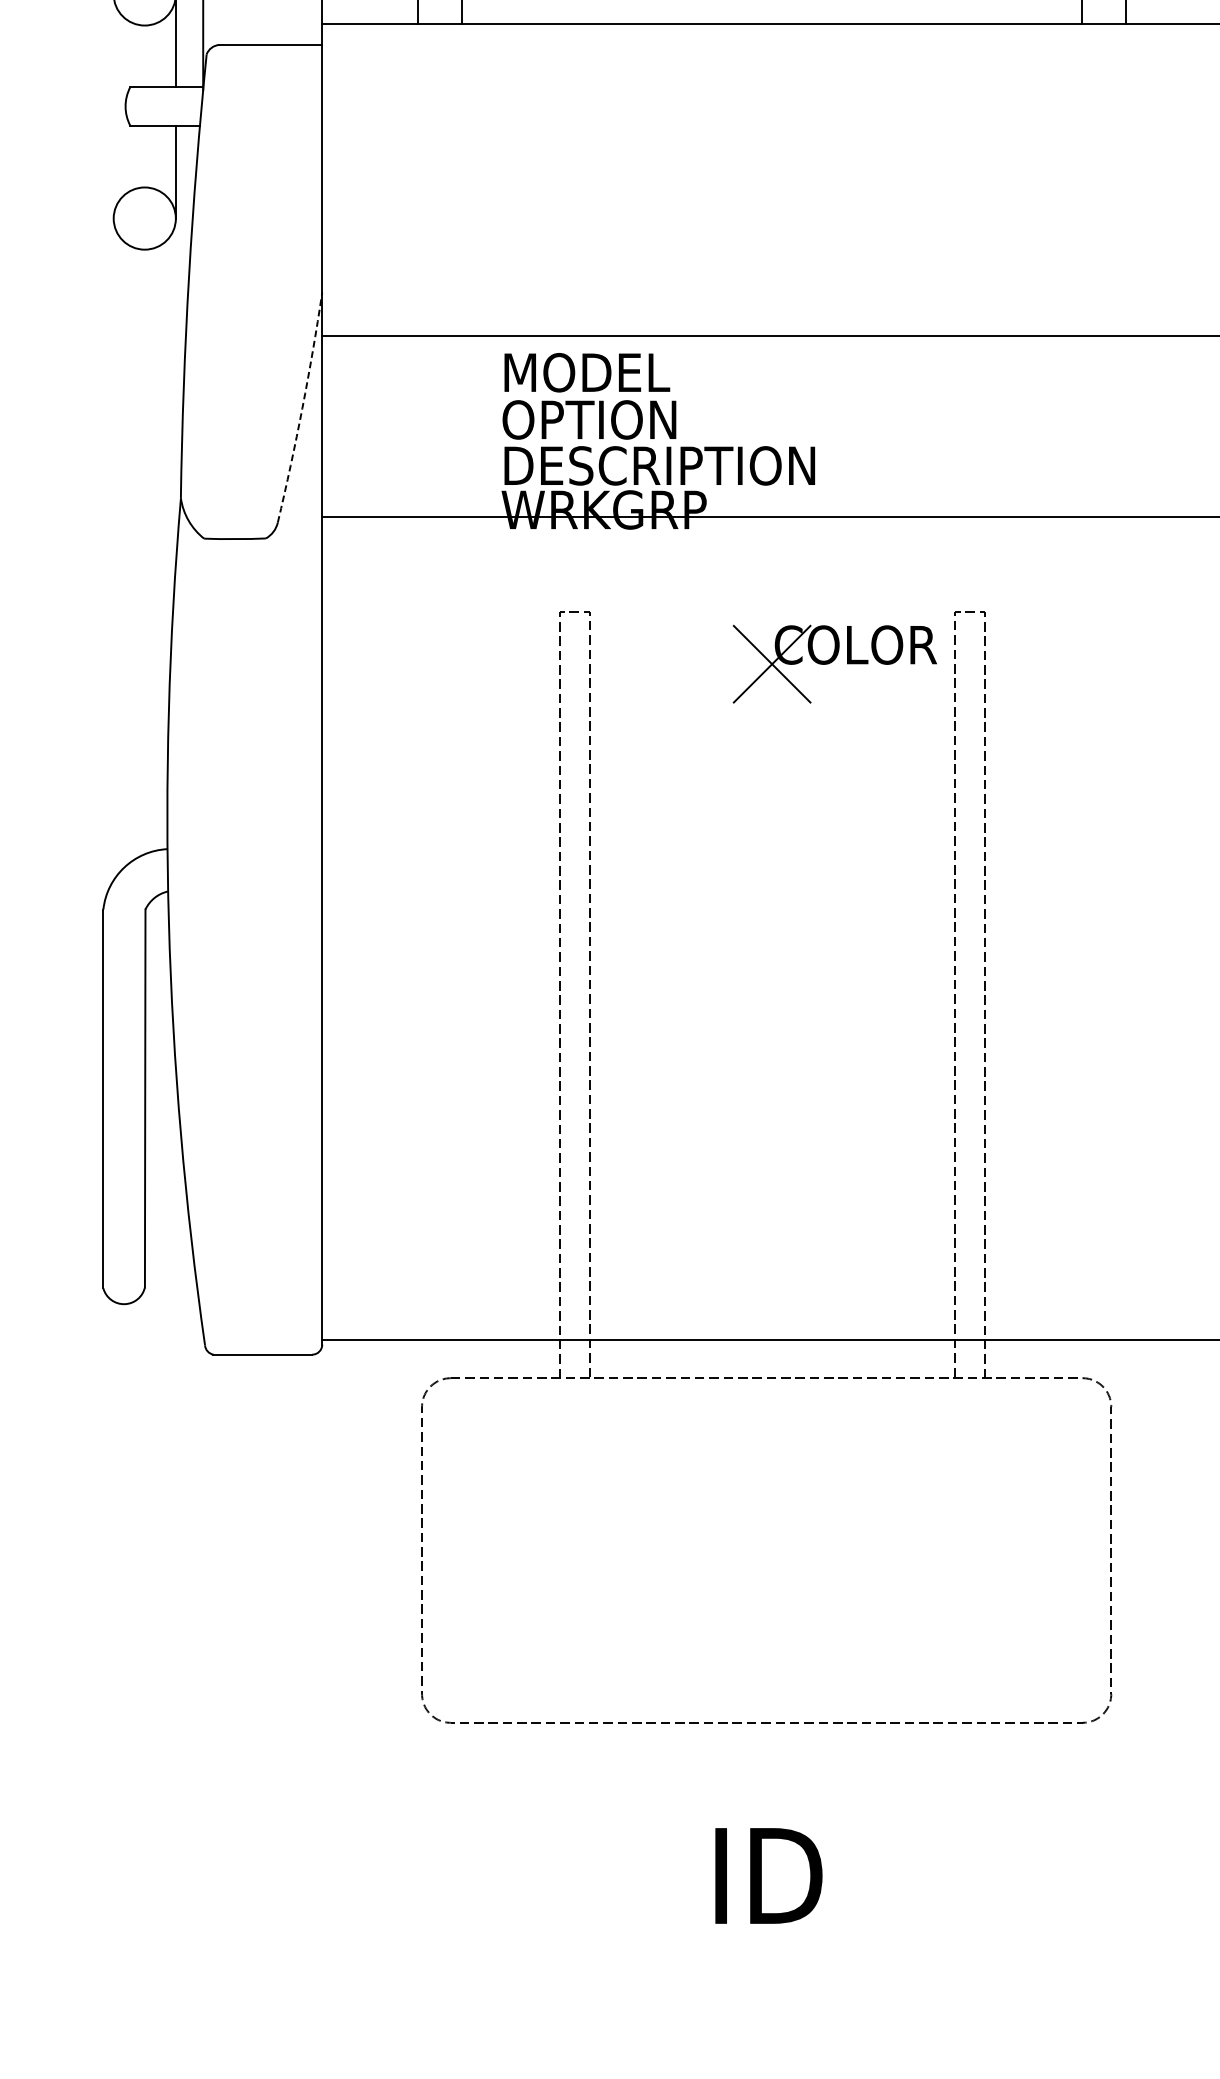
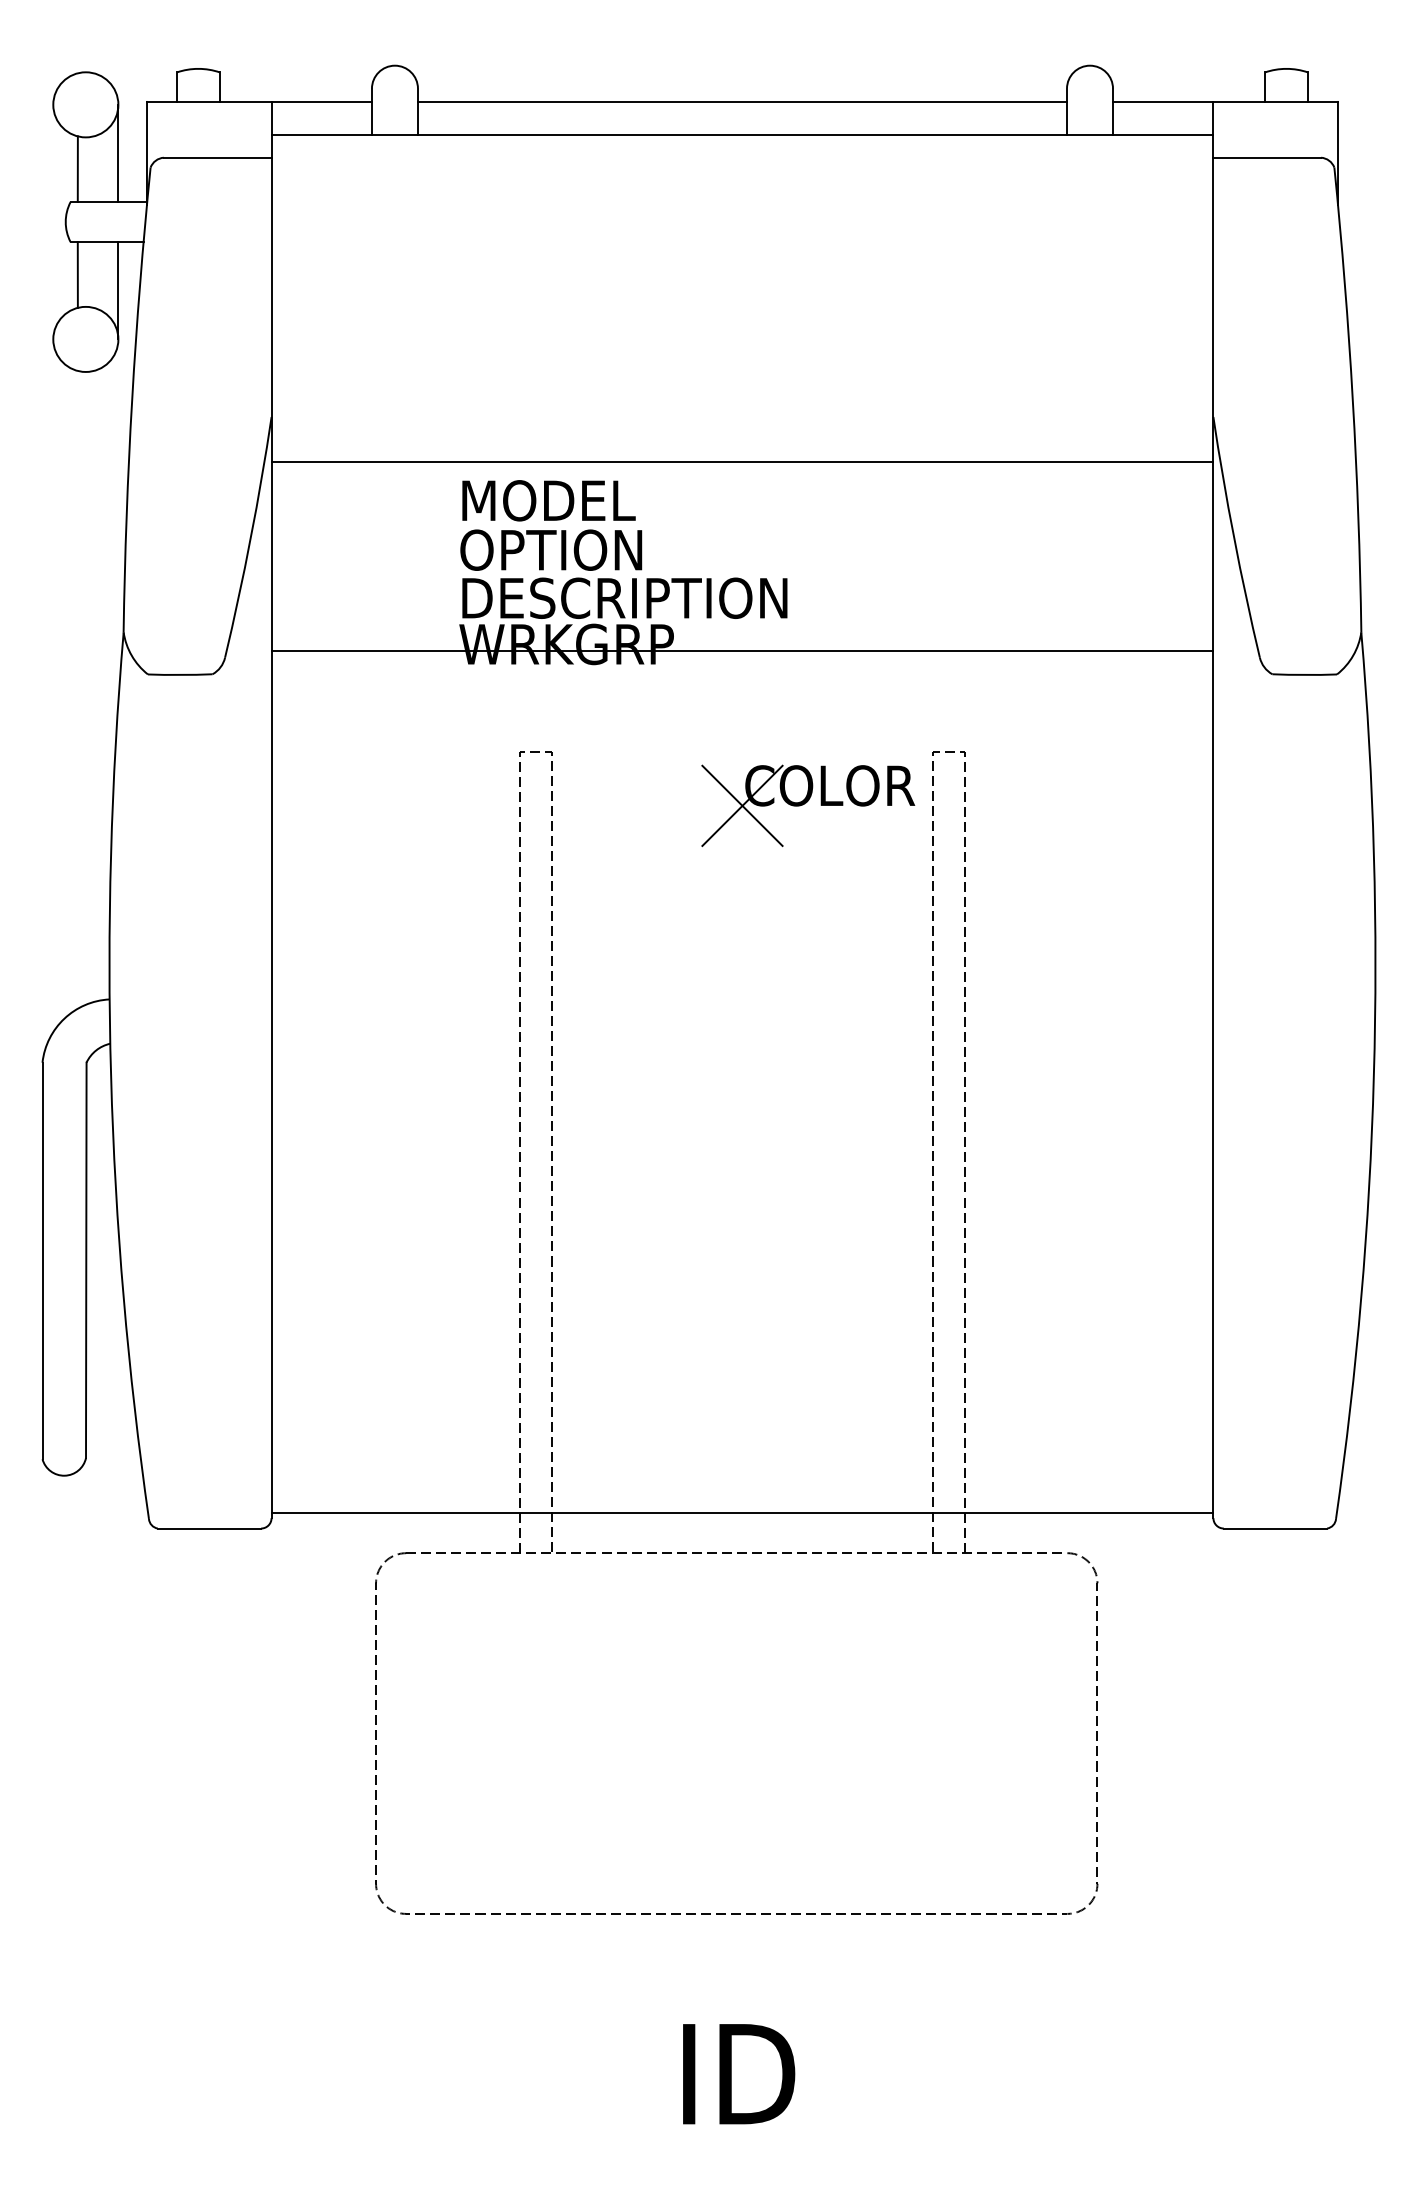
line: (136, 56) -> (77, 169), added
line: (136, 156) -> (77, 274), added
arc: (302, 407) -> (250, 537), dashed -> solid

